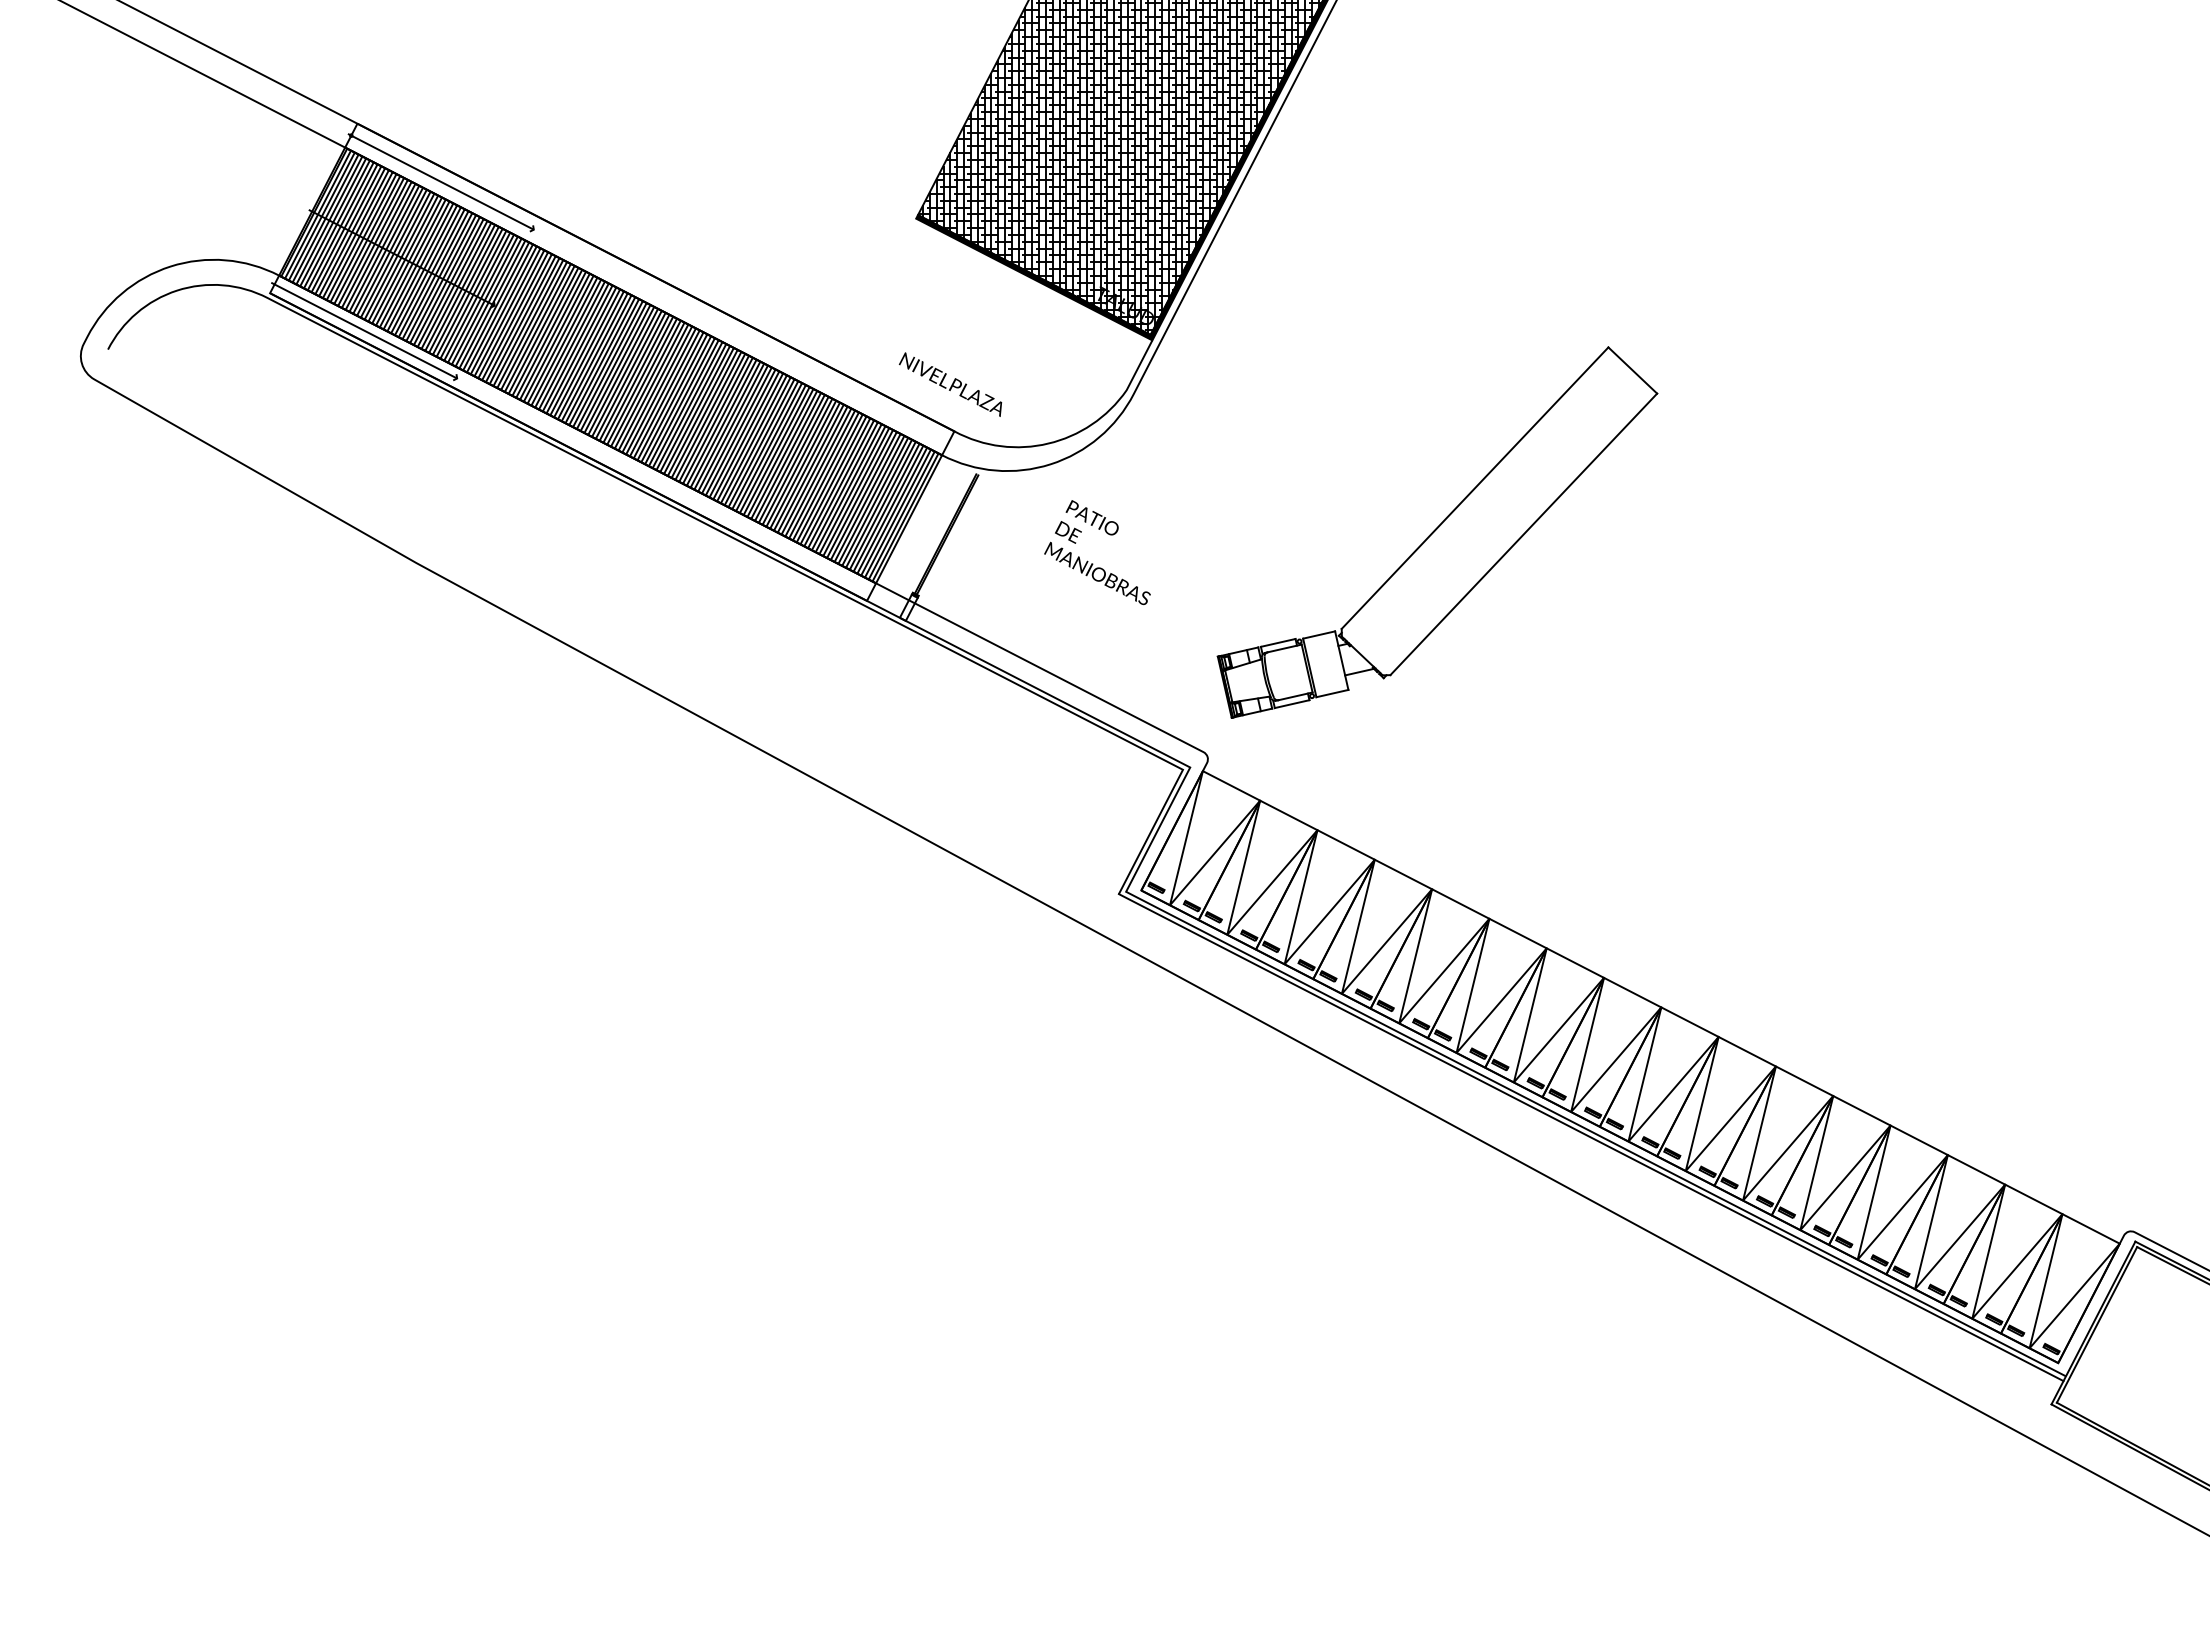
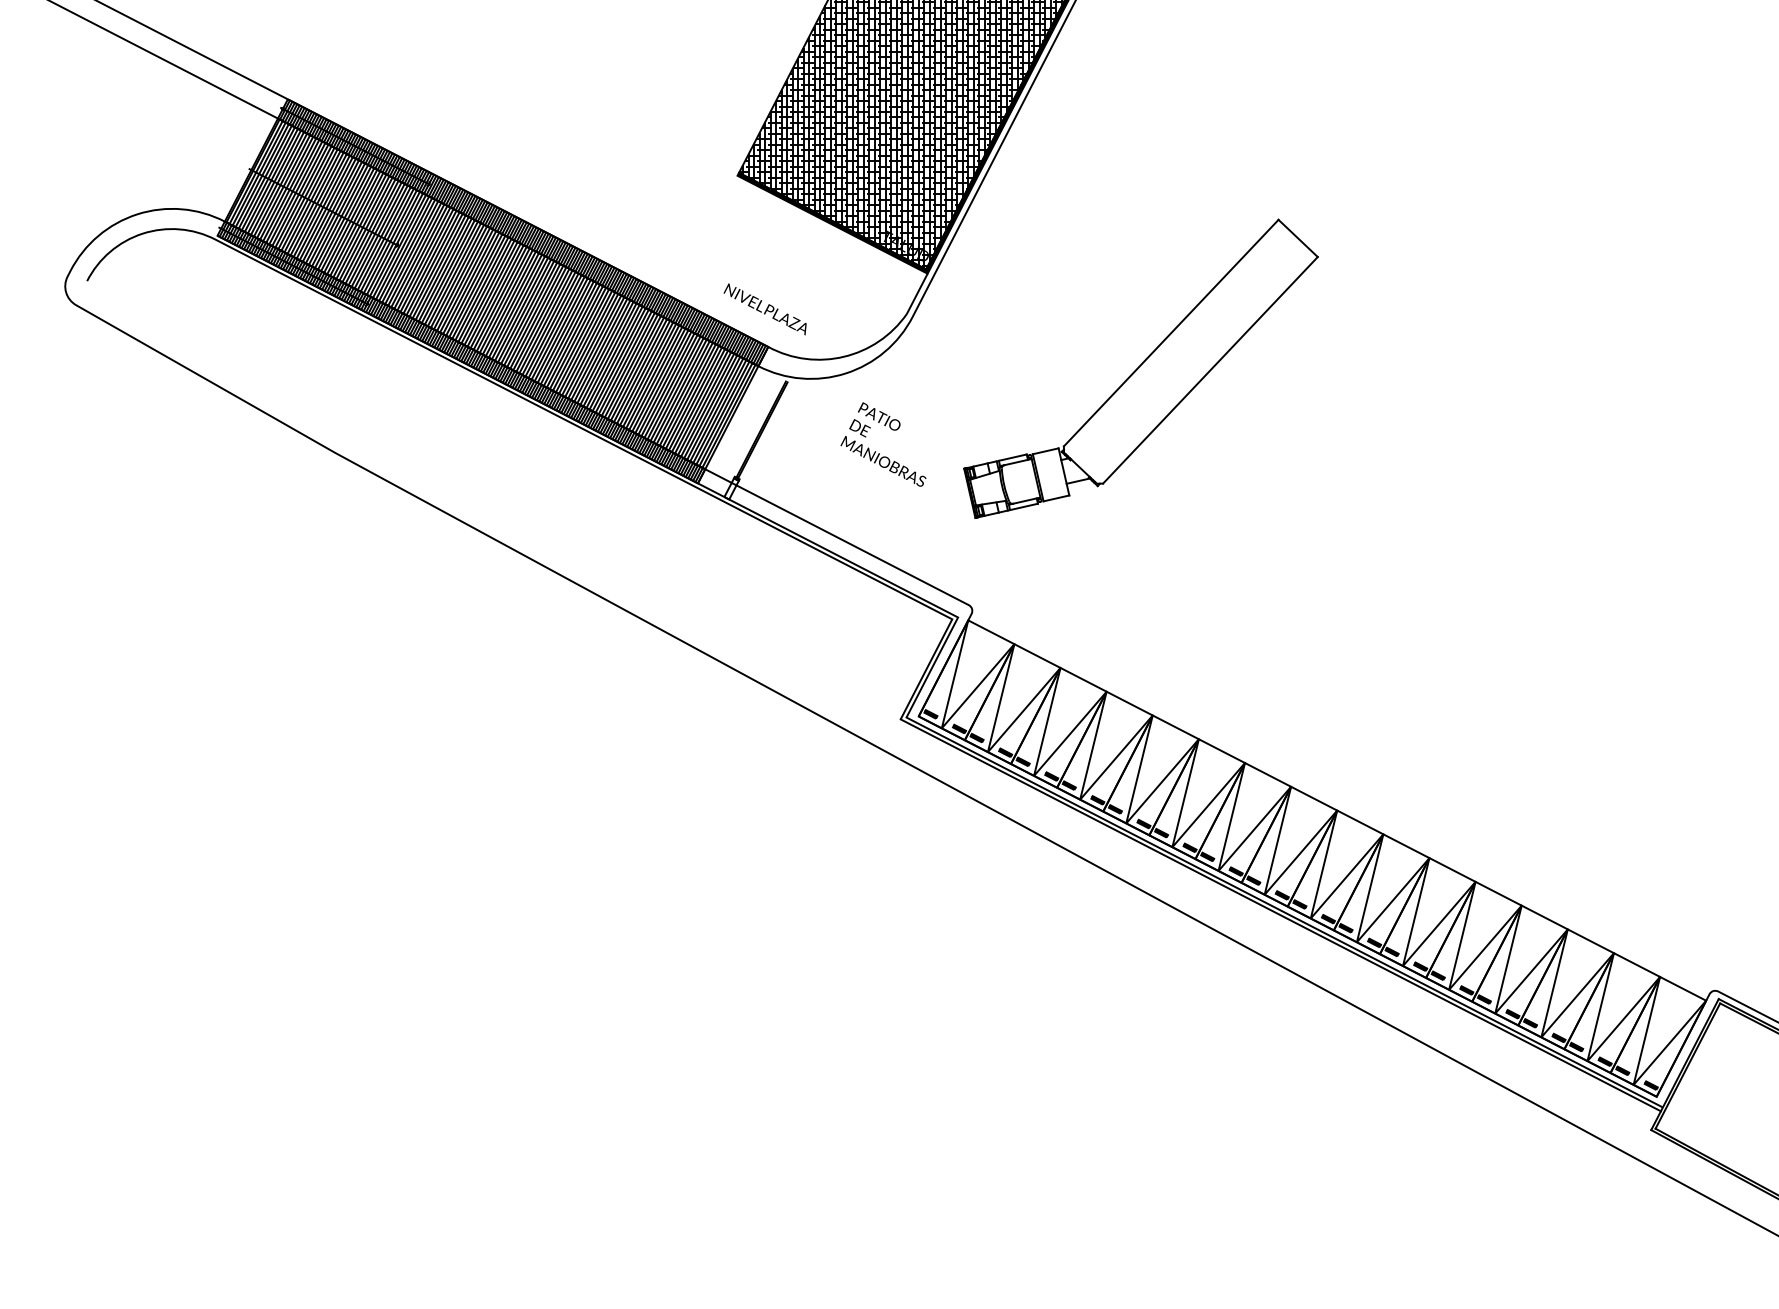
hatch: (650, 290) -> (523, 233), added
hatch: (574, 438) -> (462, 352), added
part: (1437, 532) -> (1141, 368), moved

